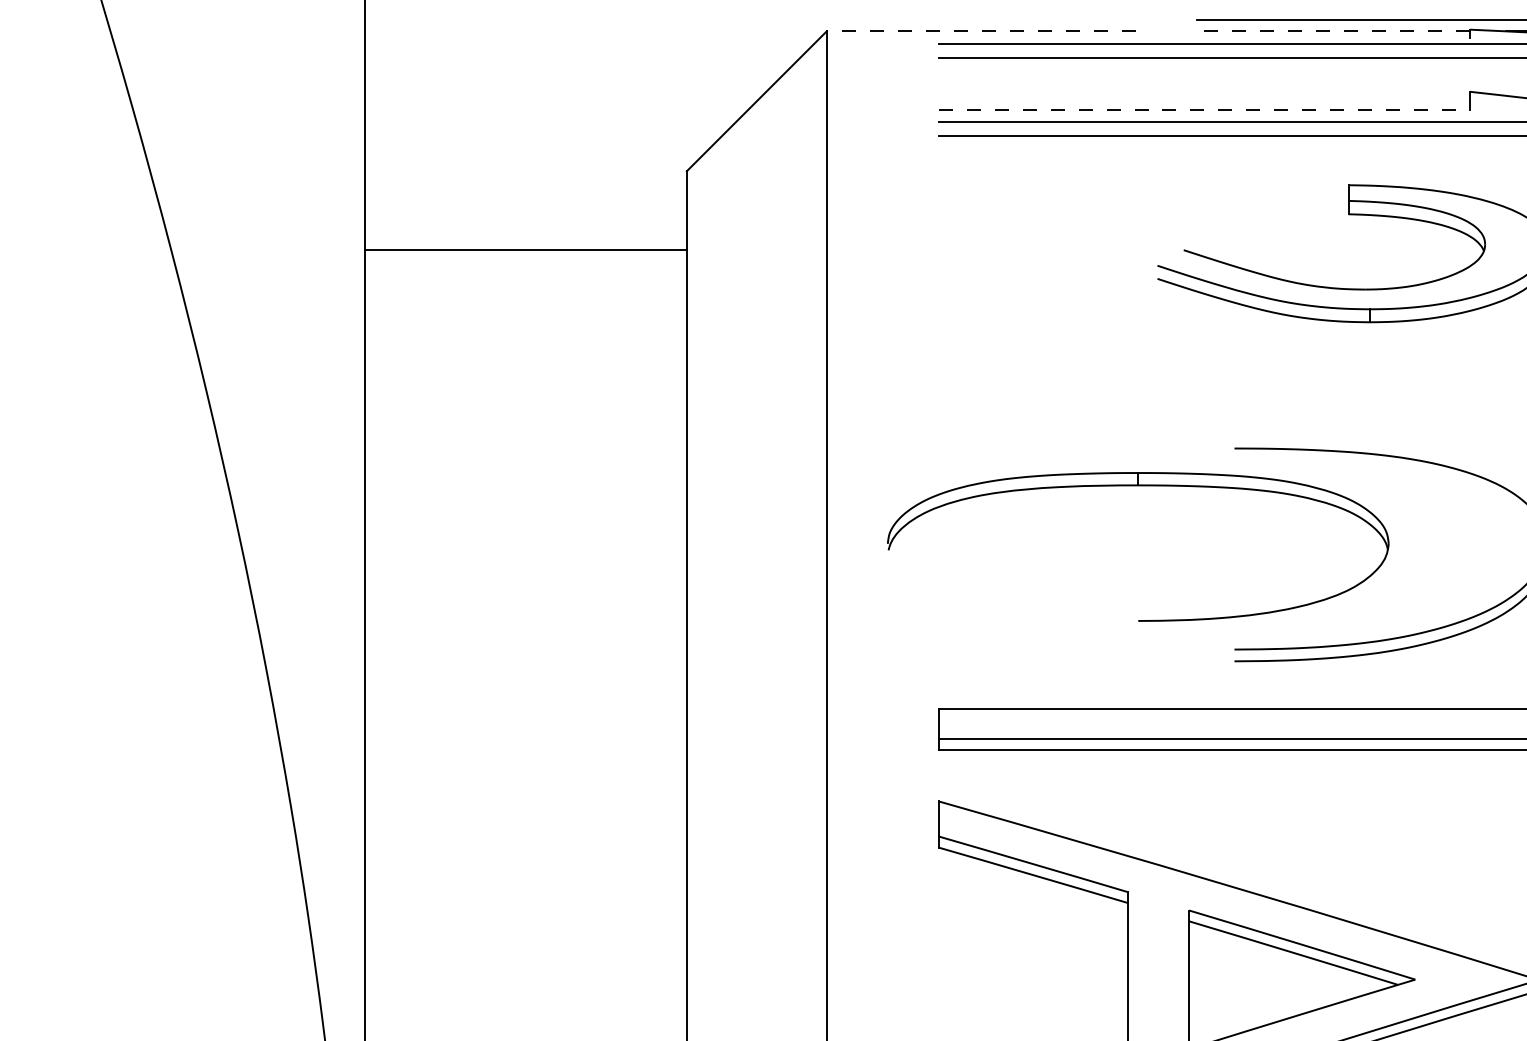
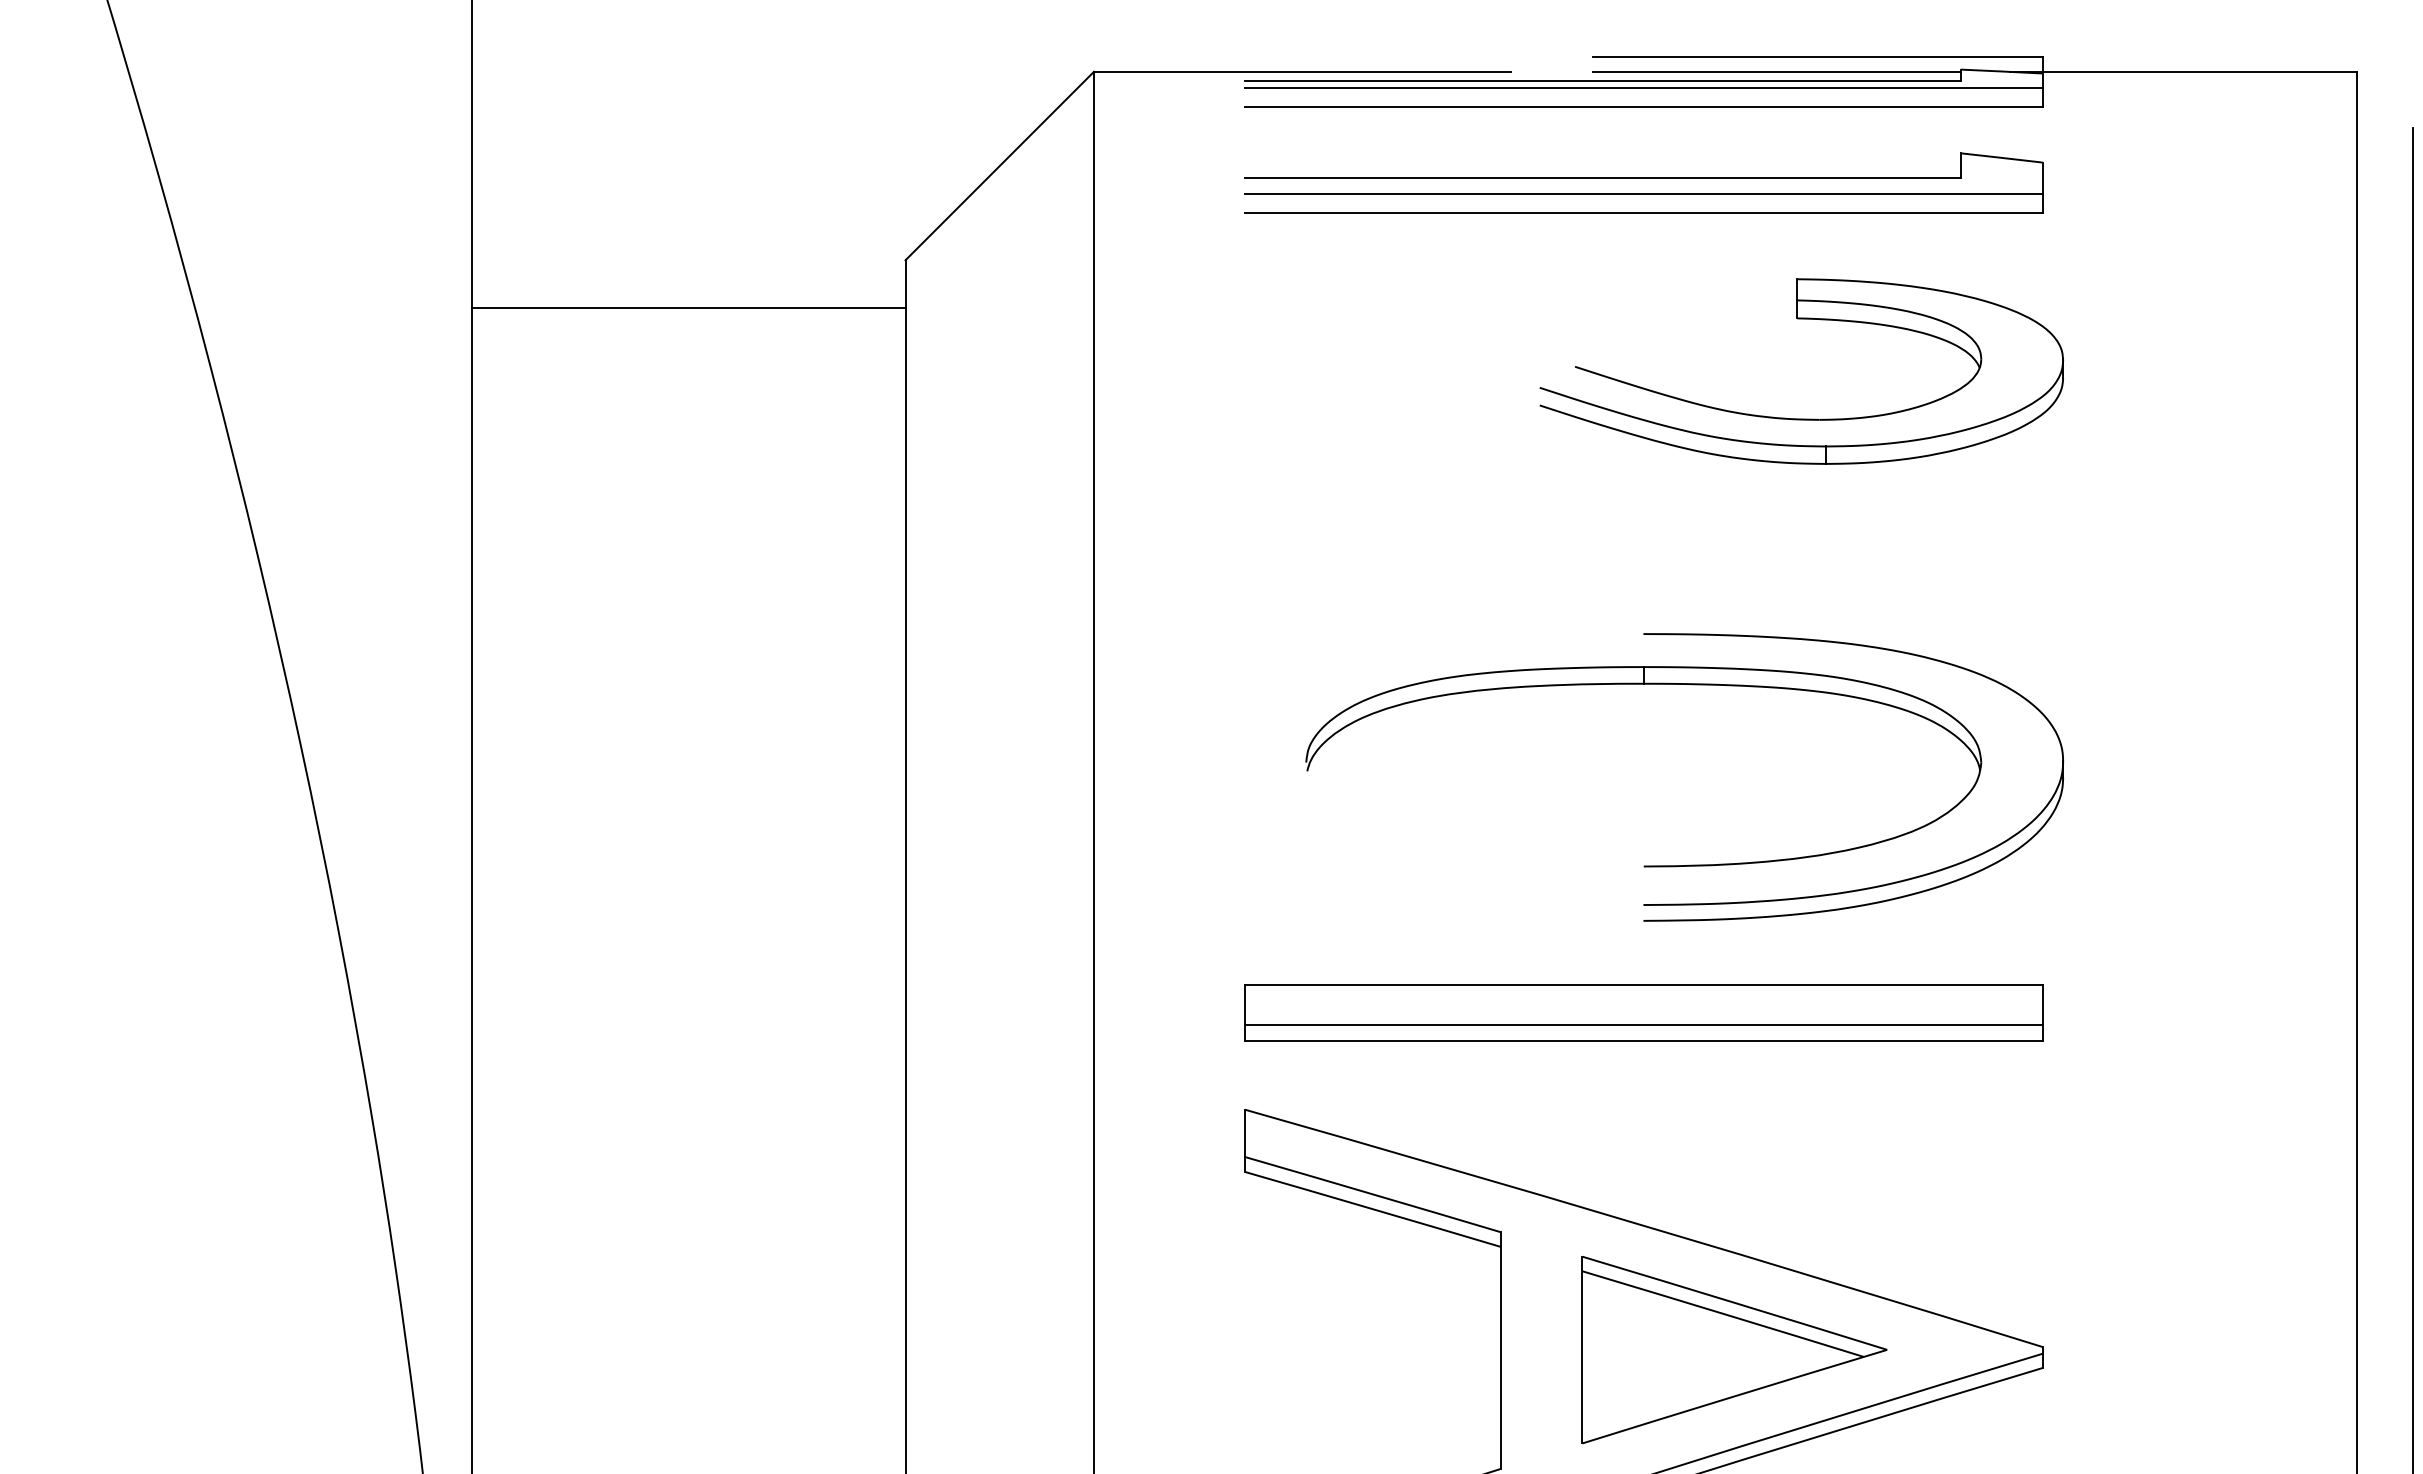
line: (980, 31) -> (1301, 71), dashed -> solid
line: (1333, 31) -> (1776, 71), dashed -> solid
line: (1204, 37) -> (1602, 80), added
line: (1204, 110) -> (1603, 178), dashed -> solid
line: (525, 249) -> (688, 307), moved
part: (1138, 485) -> (1643, 684), moved

